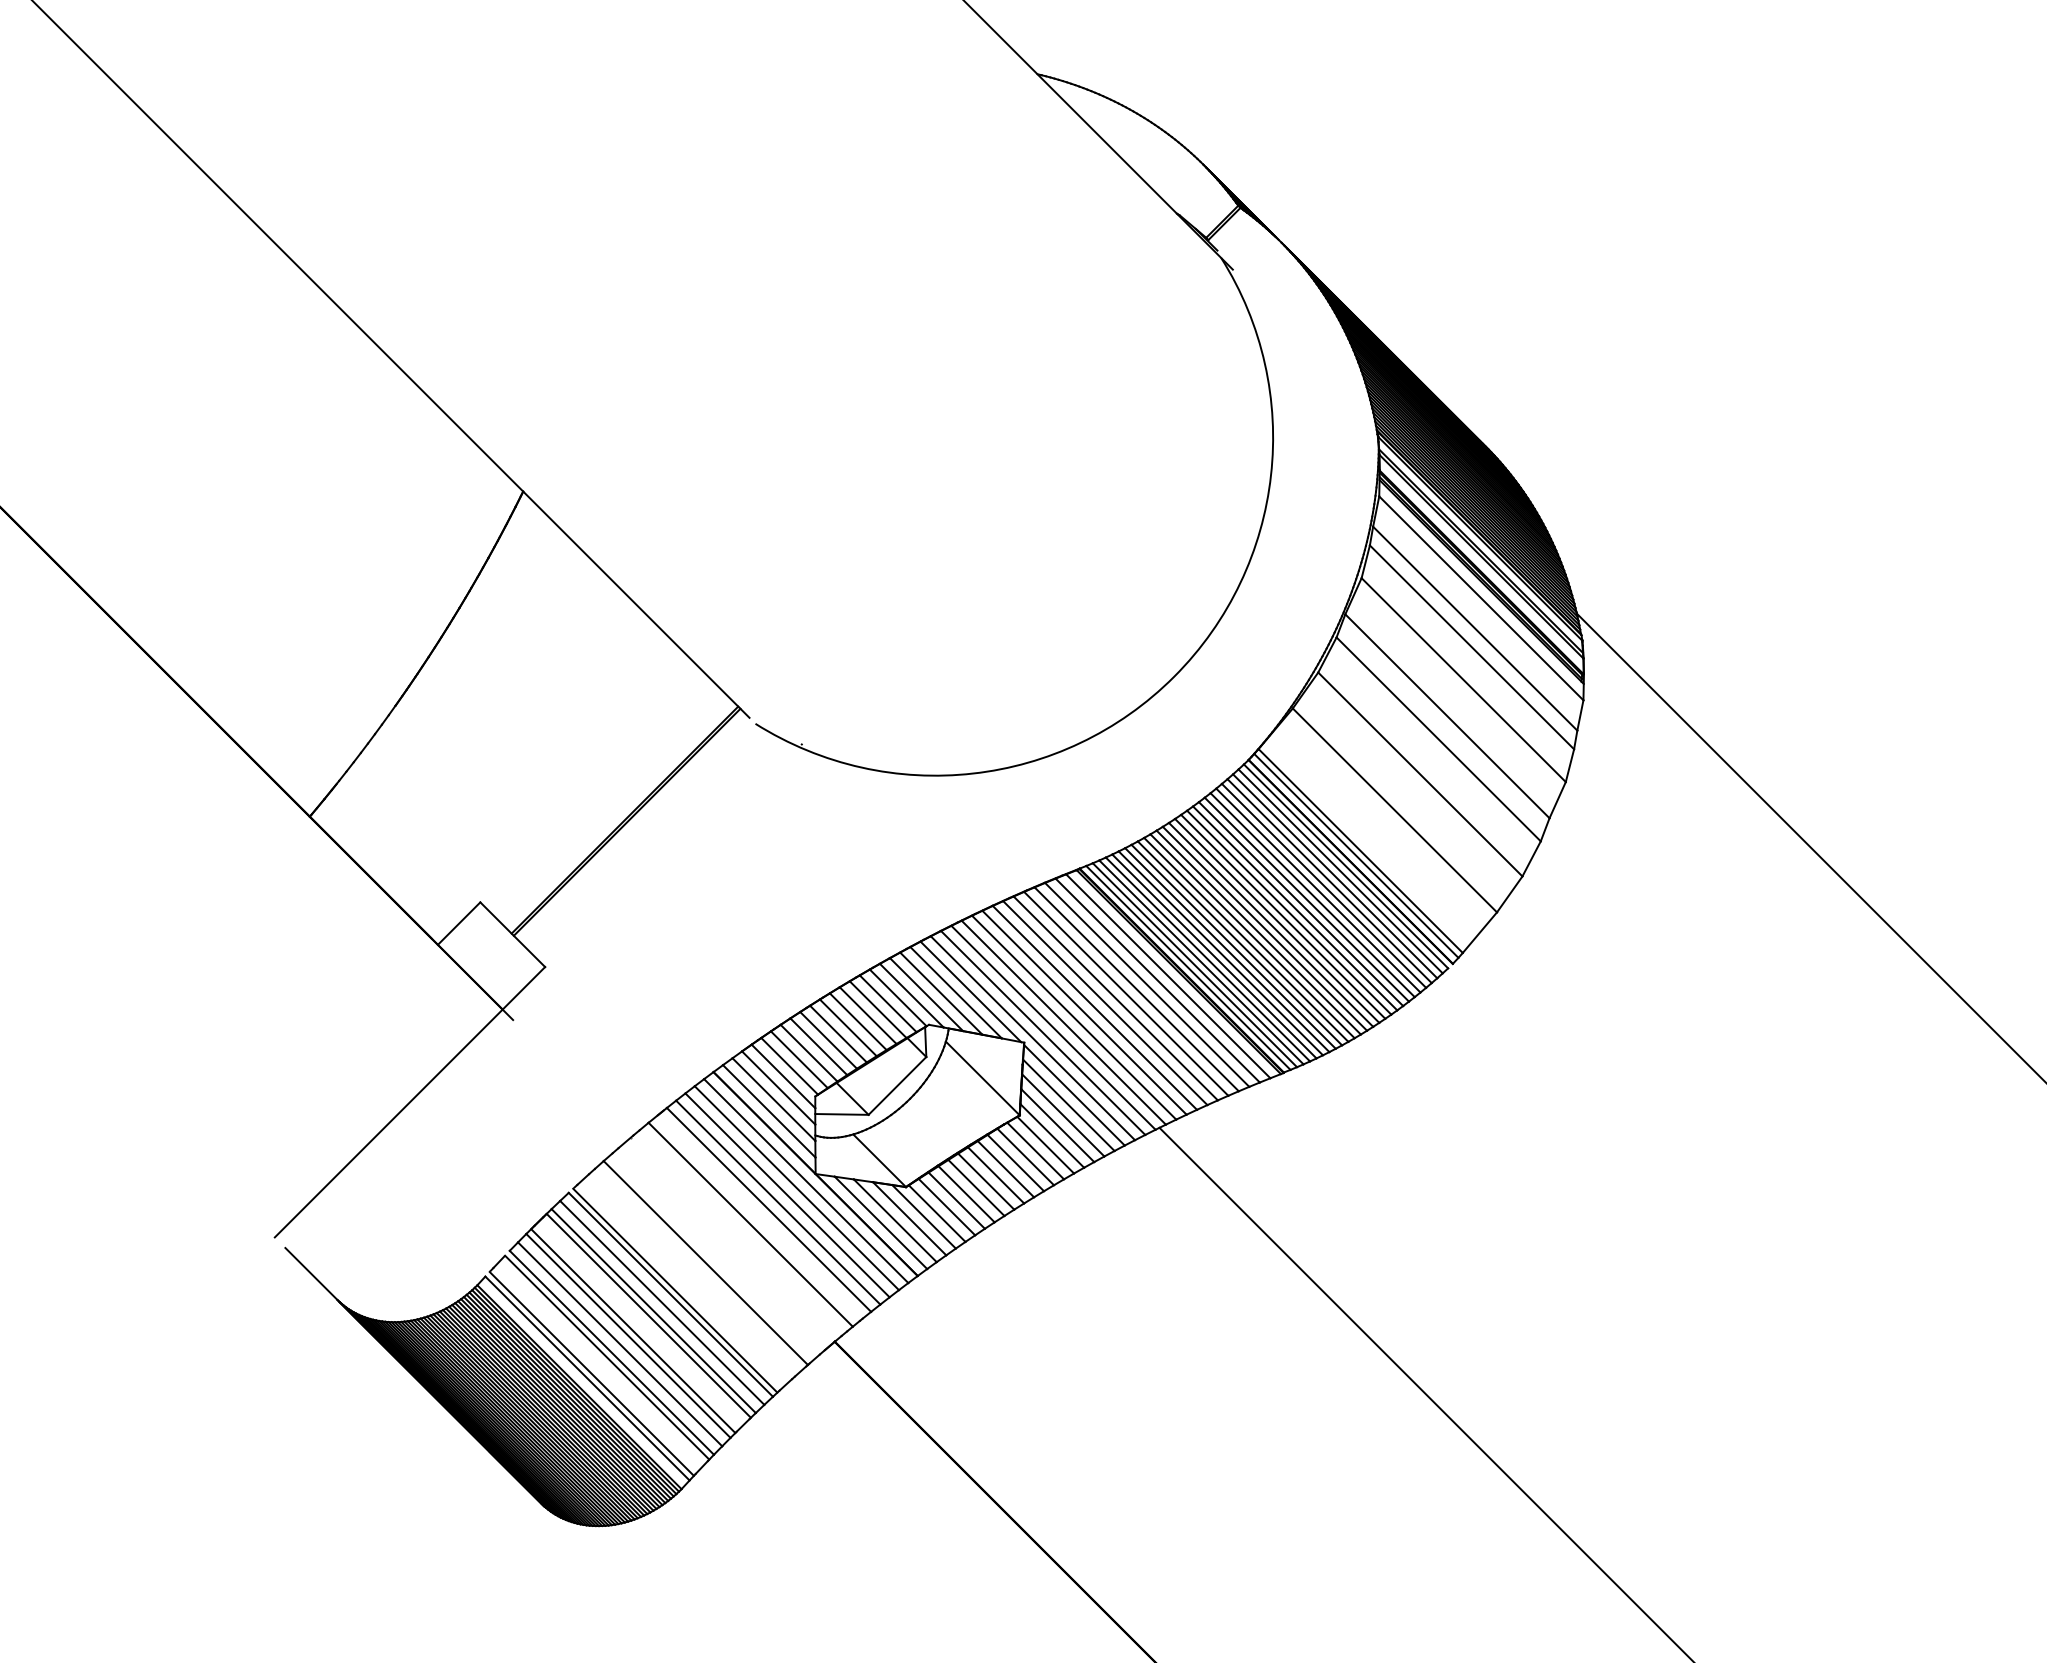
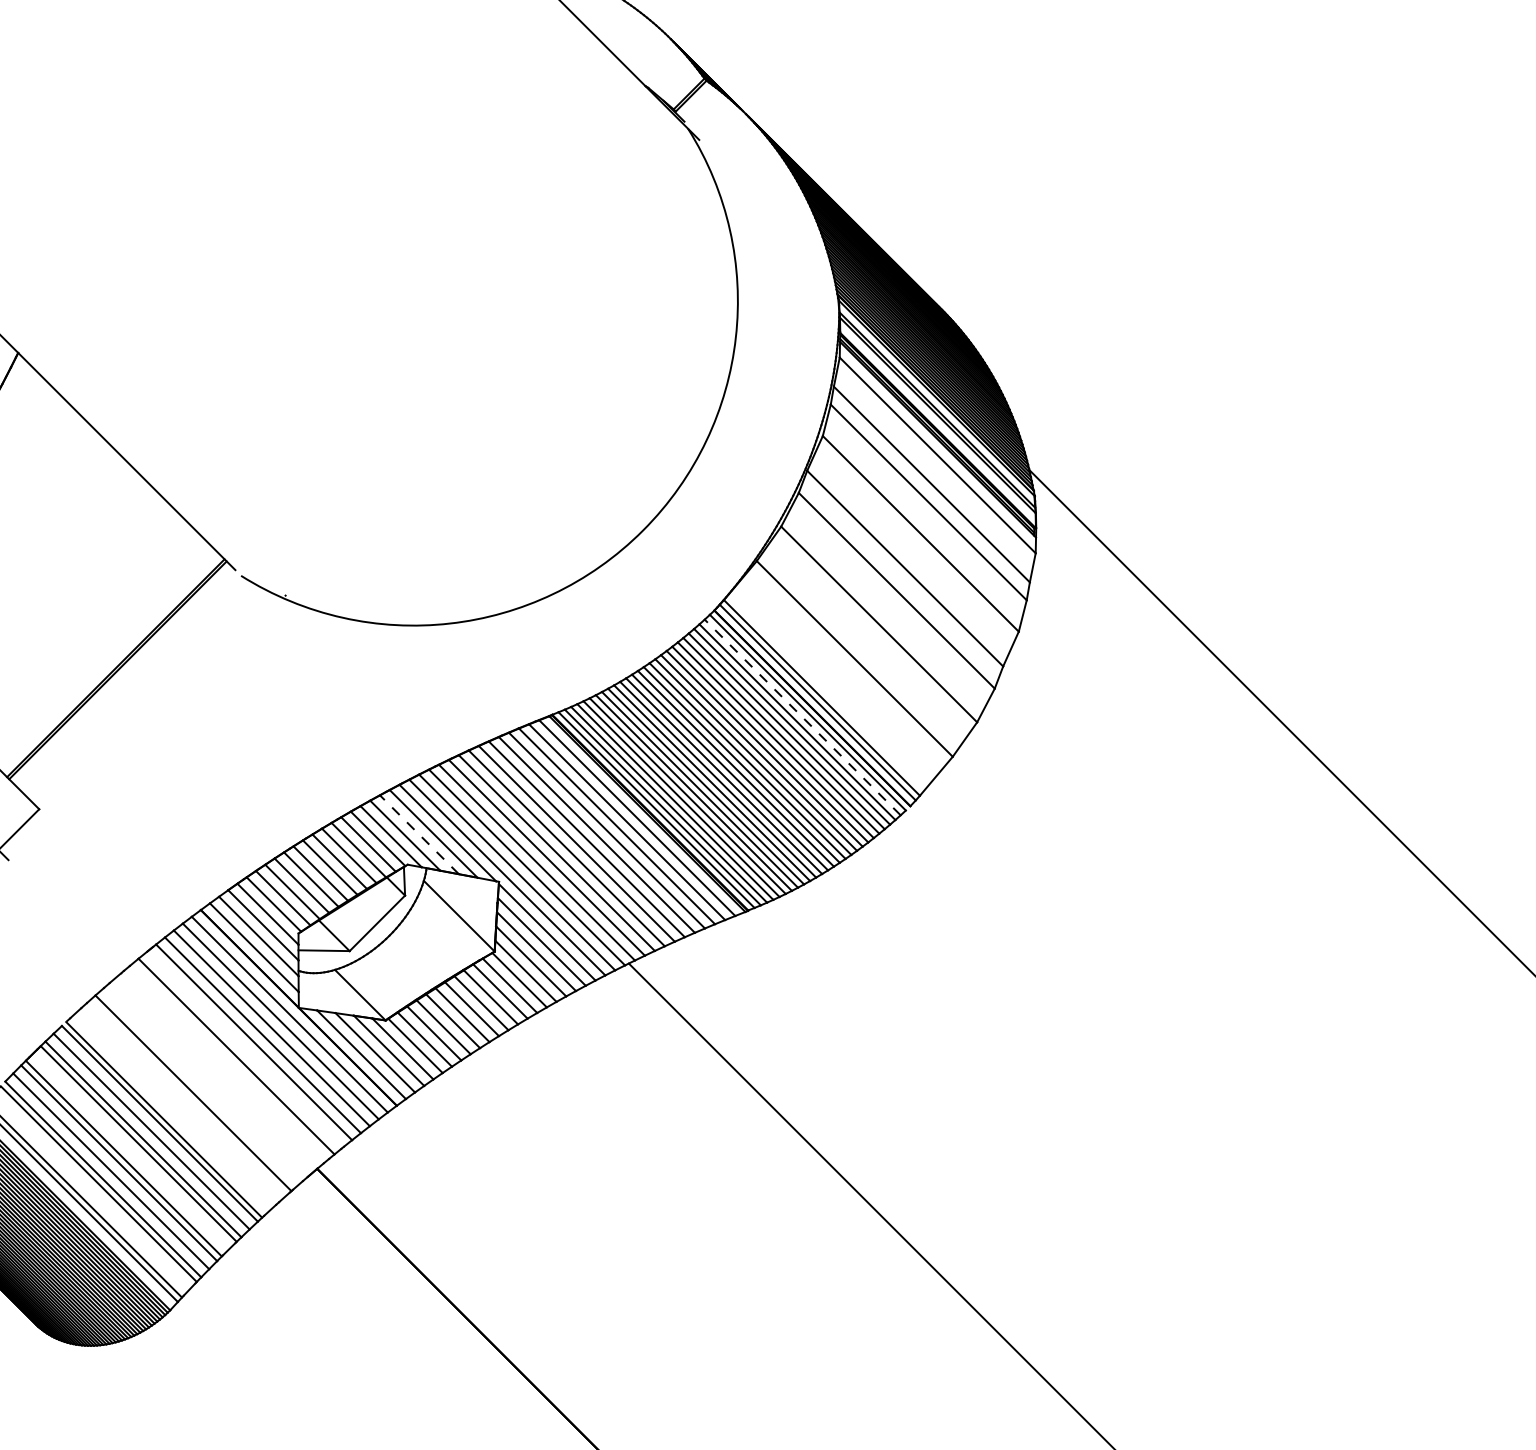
line: (1340, 871) -> (802, 717), solid -> dashed
line: (940, 993) -> (418, 834), solid -> dashed

